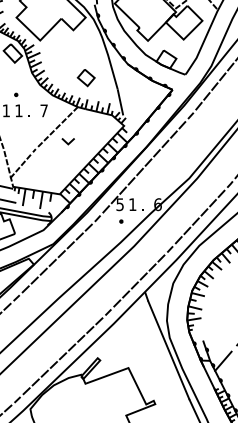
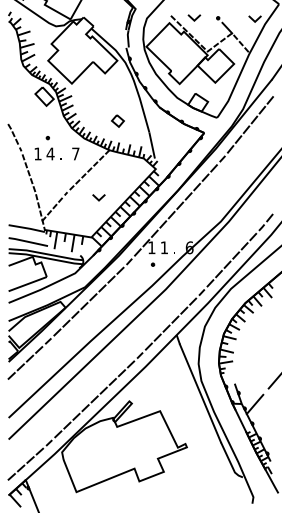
part: (85, 77) -> (117, 120), size x0.71
text: (18, 110) -> (50, 153), 1 -> 4
line: (66, 141) -> (97, 197), moved
text: (119, 204) -> (151, 247), 5 -> 1

